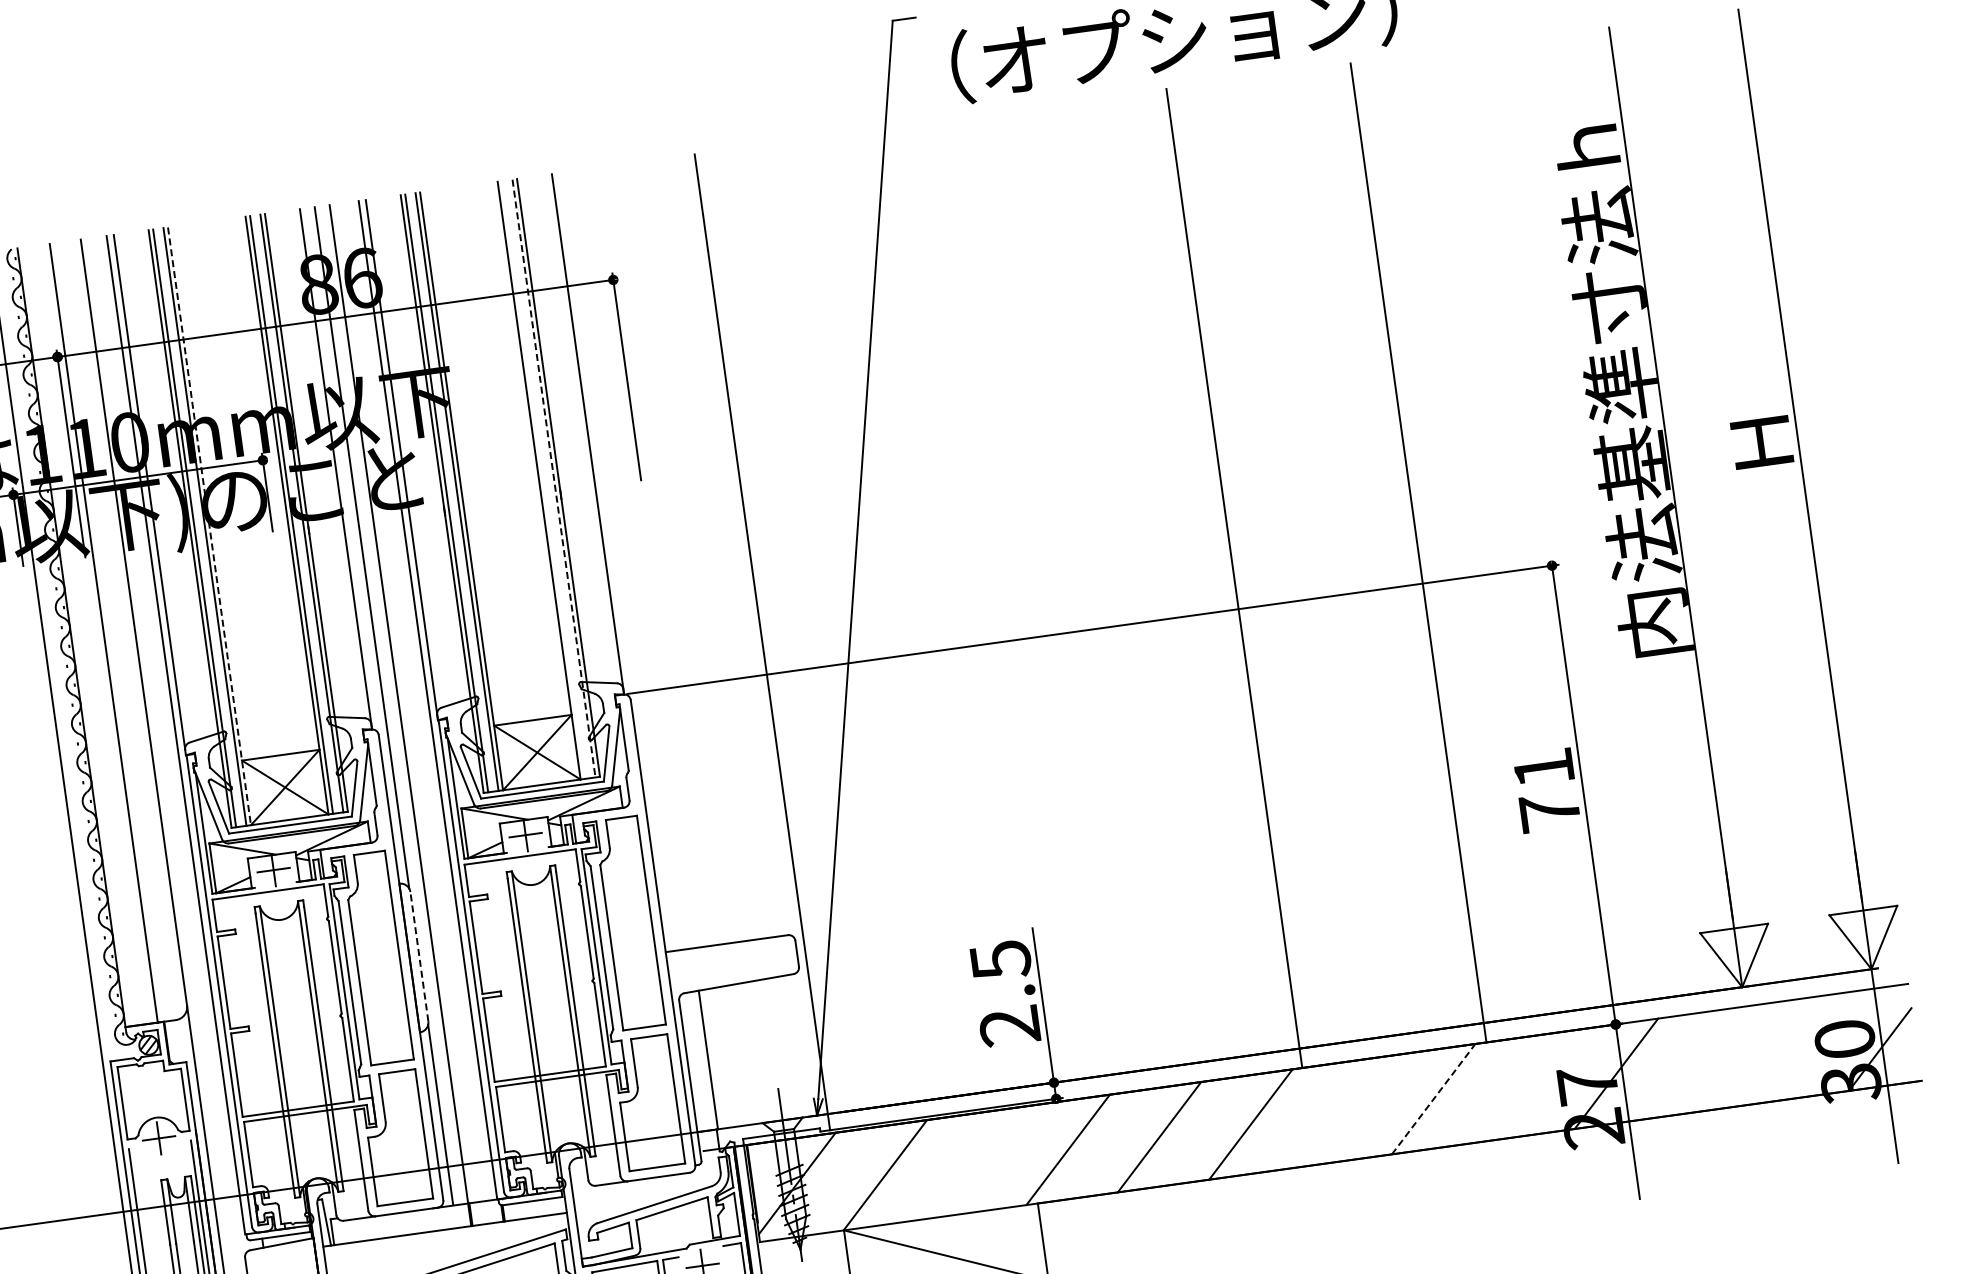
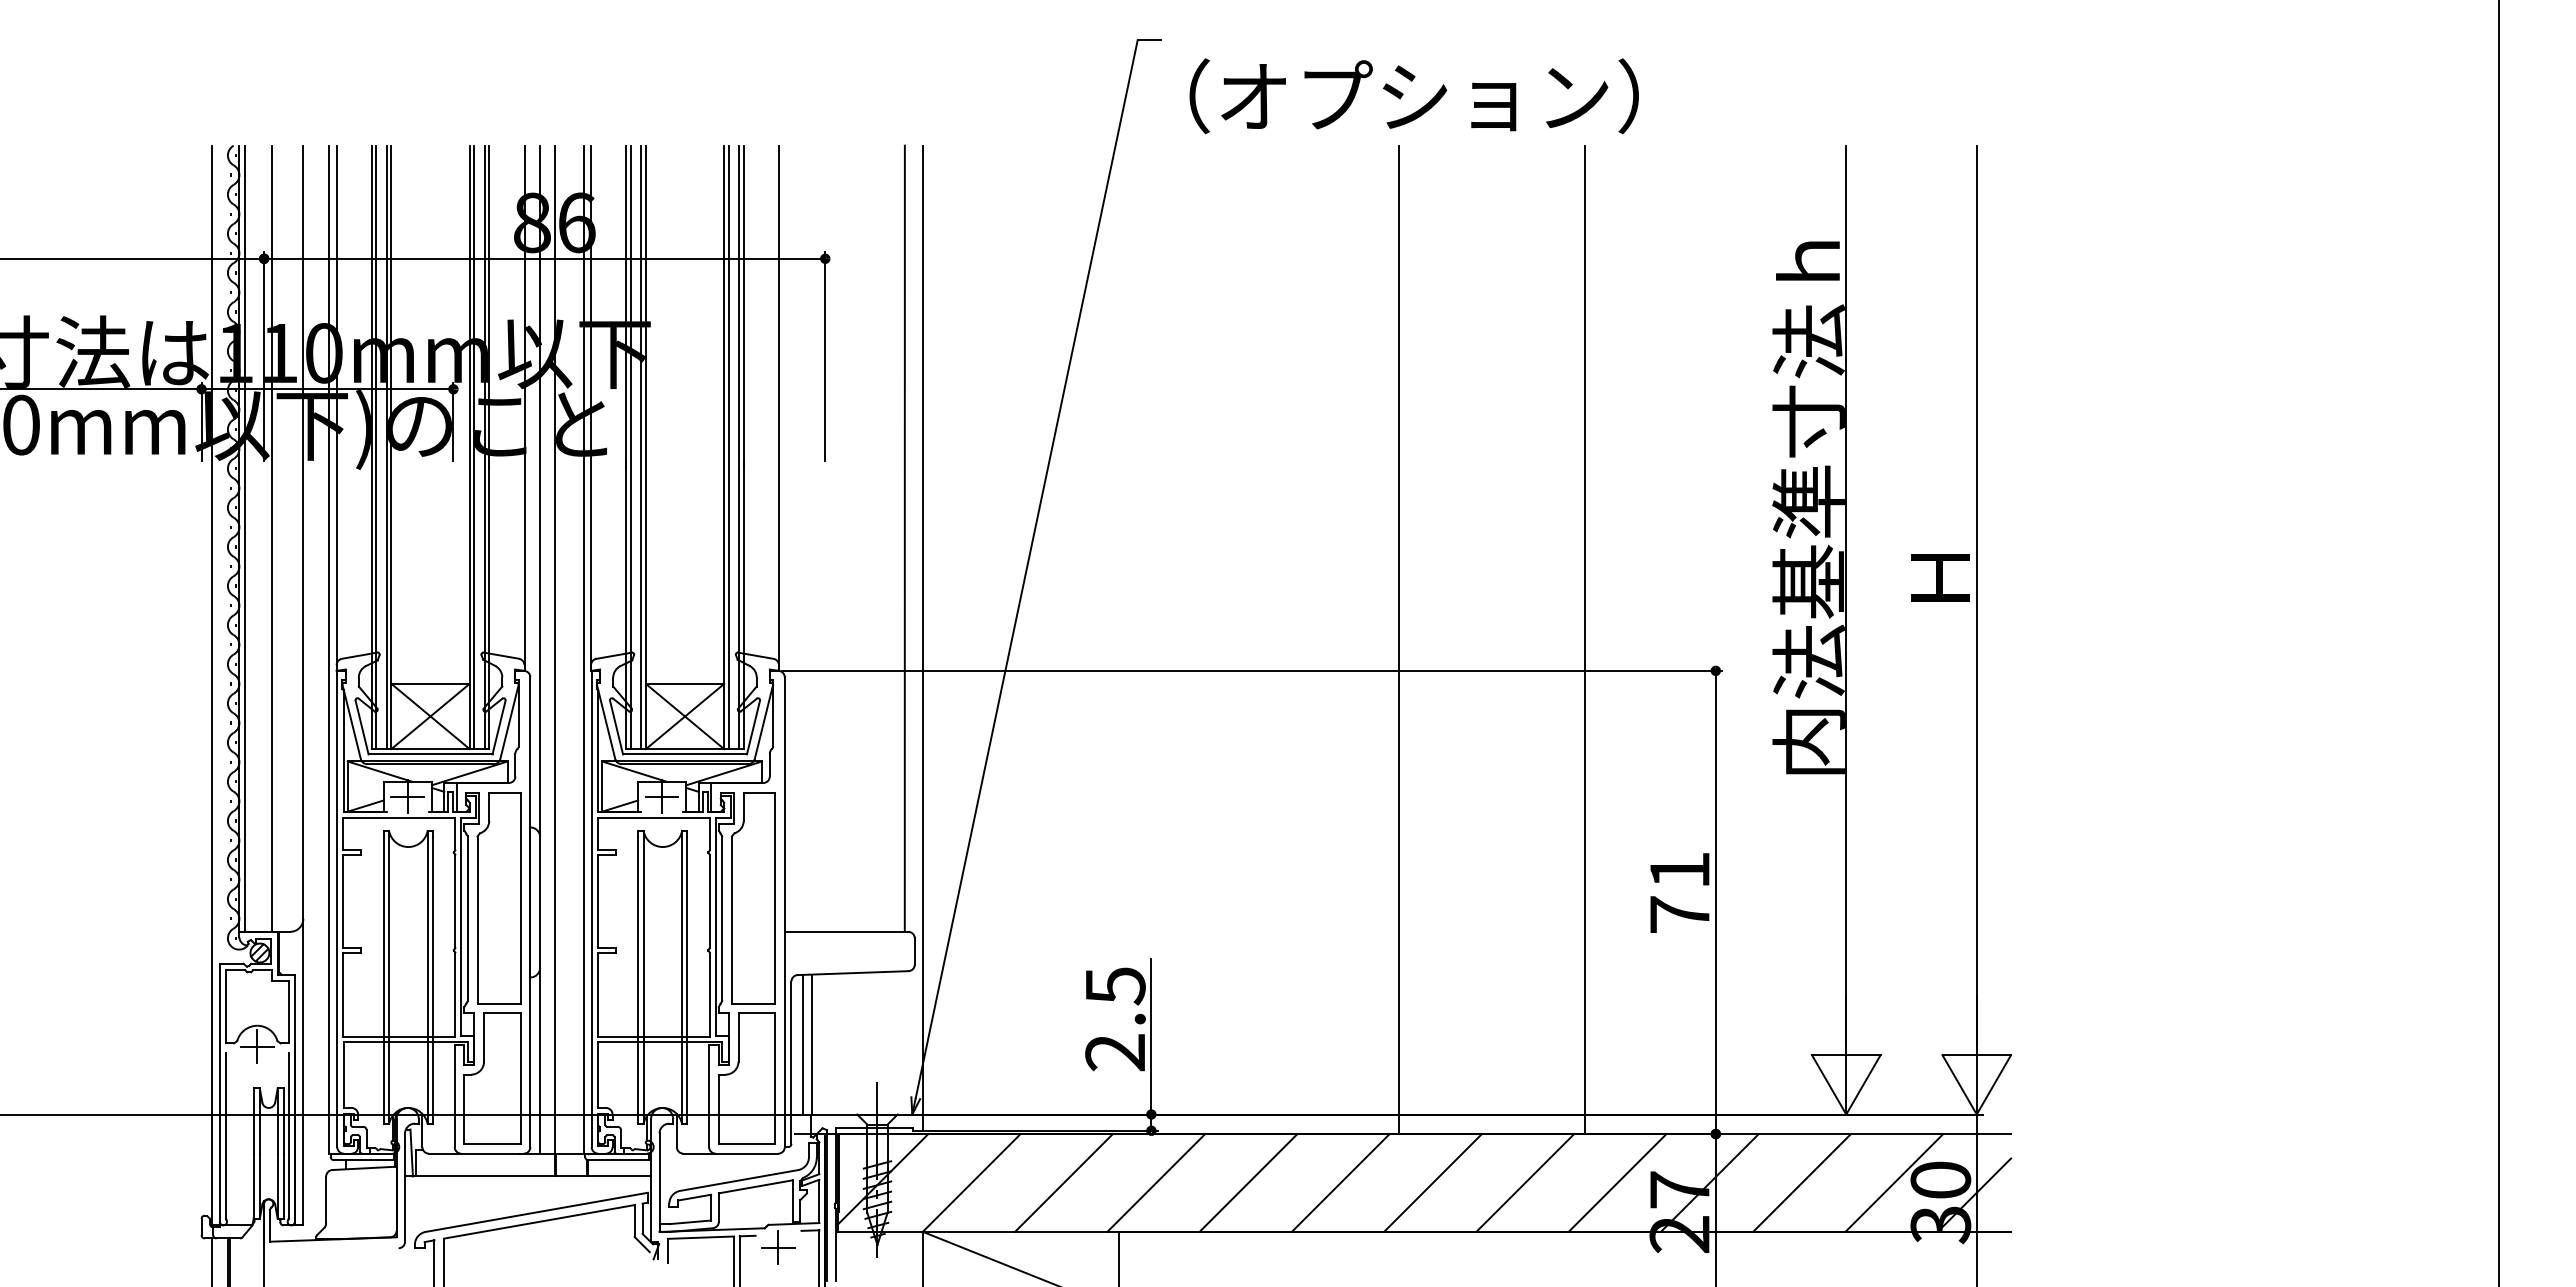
line: (554, 478) -> (739, 447), dashed -> solid
line: (543, 480) -> (728, 447), added
line: (209, 526) -> (391, 447), dashed -> solid
line: (730, 546) -> (904, 538), added
line: (76, 636) -> (244, 538), added
line: (419, 955) -> (540, 901), dashed -> solid
line: (1799, 1047) -> (1894, 1182), added
line: (1708, 1060) -> (1802, 1182), added
line: (699, 1061) -> (803, 1044), added
line: (1524, 1085) -> (1617, 1182), added
line: (1433, 1098) -> (1525, 1182), dashed -> solid
line: (1341, 1111) -> (1432, 1182), added
line: (976, 1162) -> (1063, 1182), added

